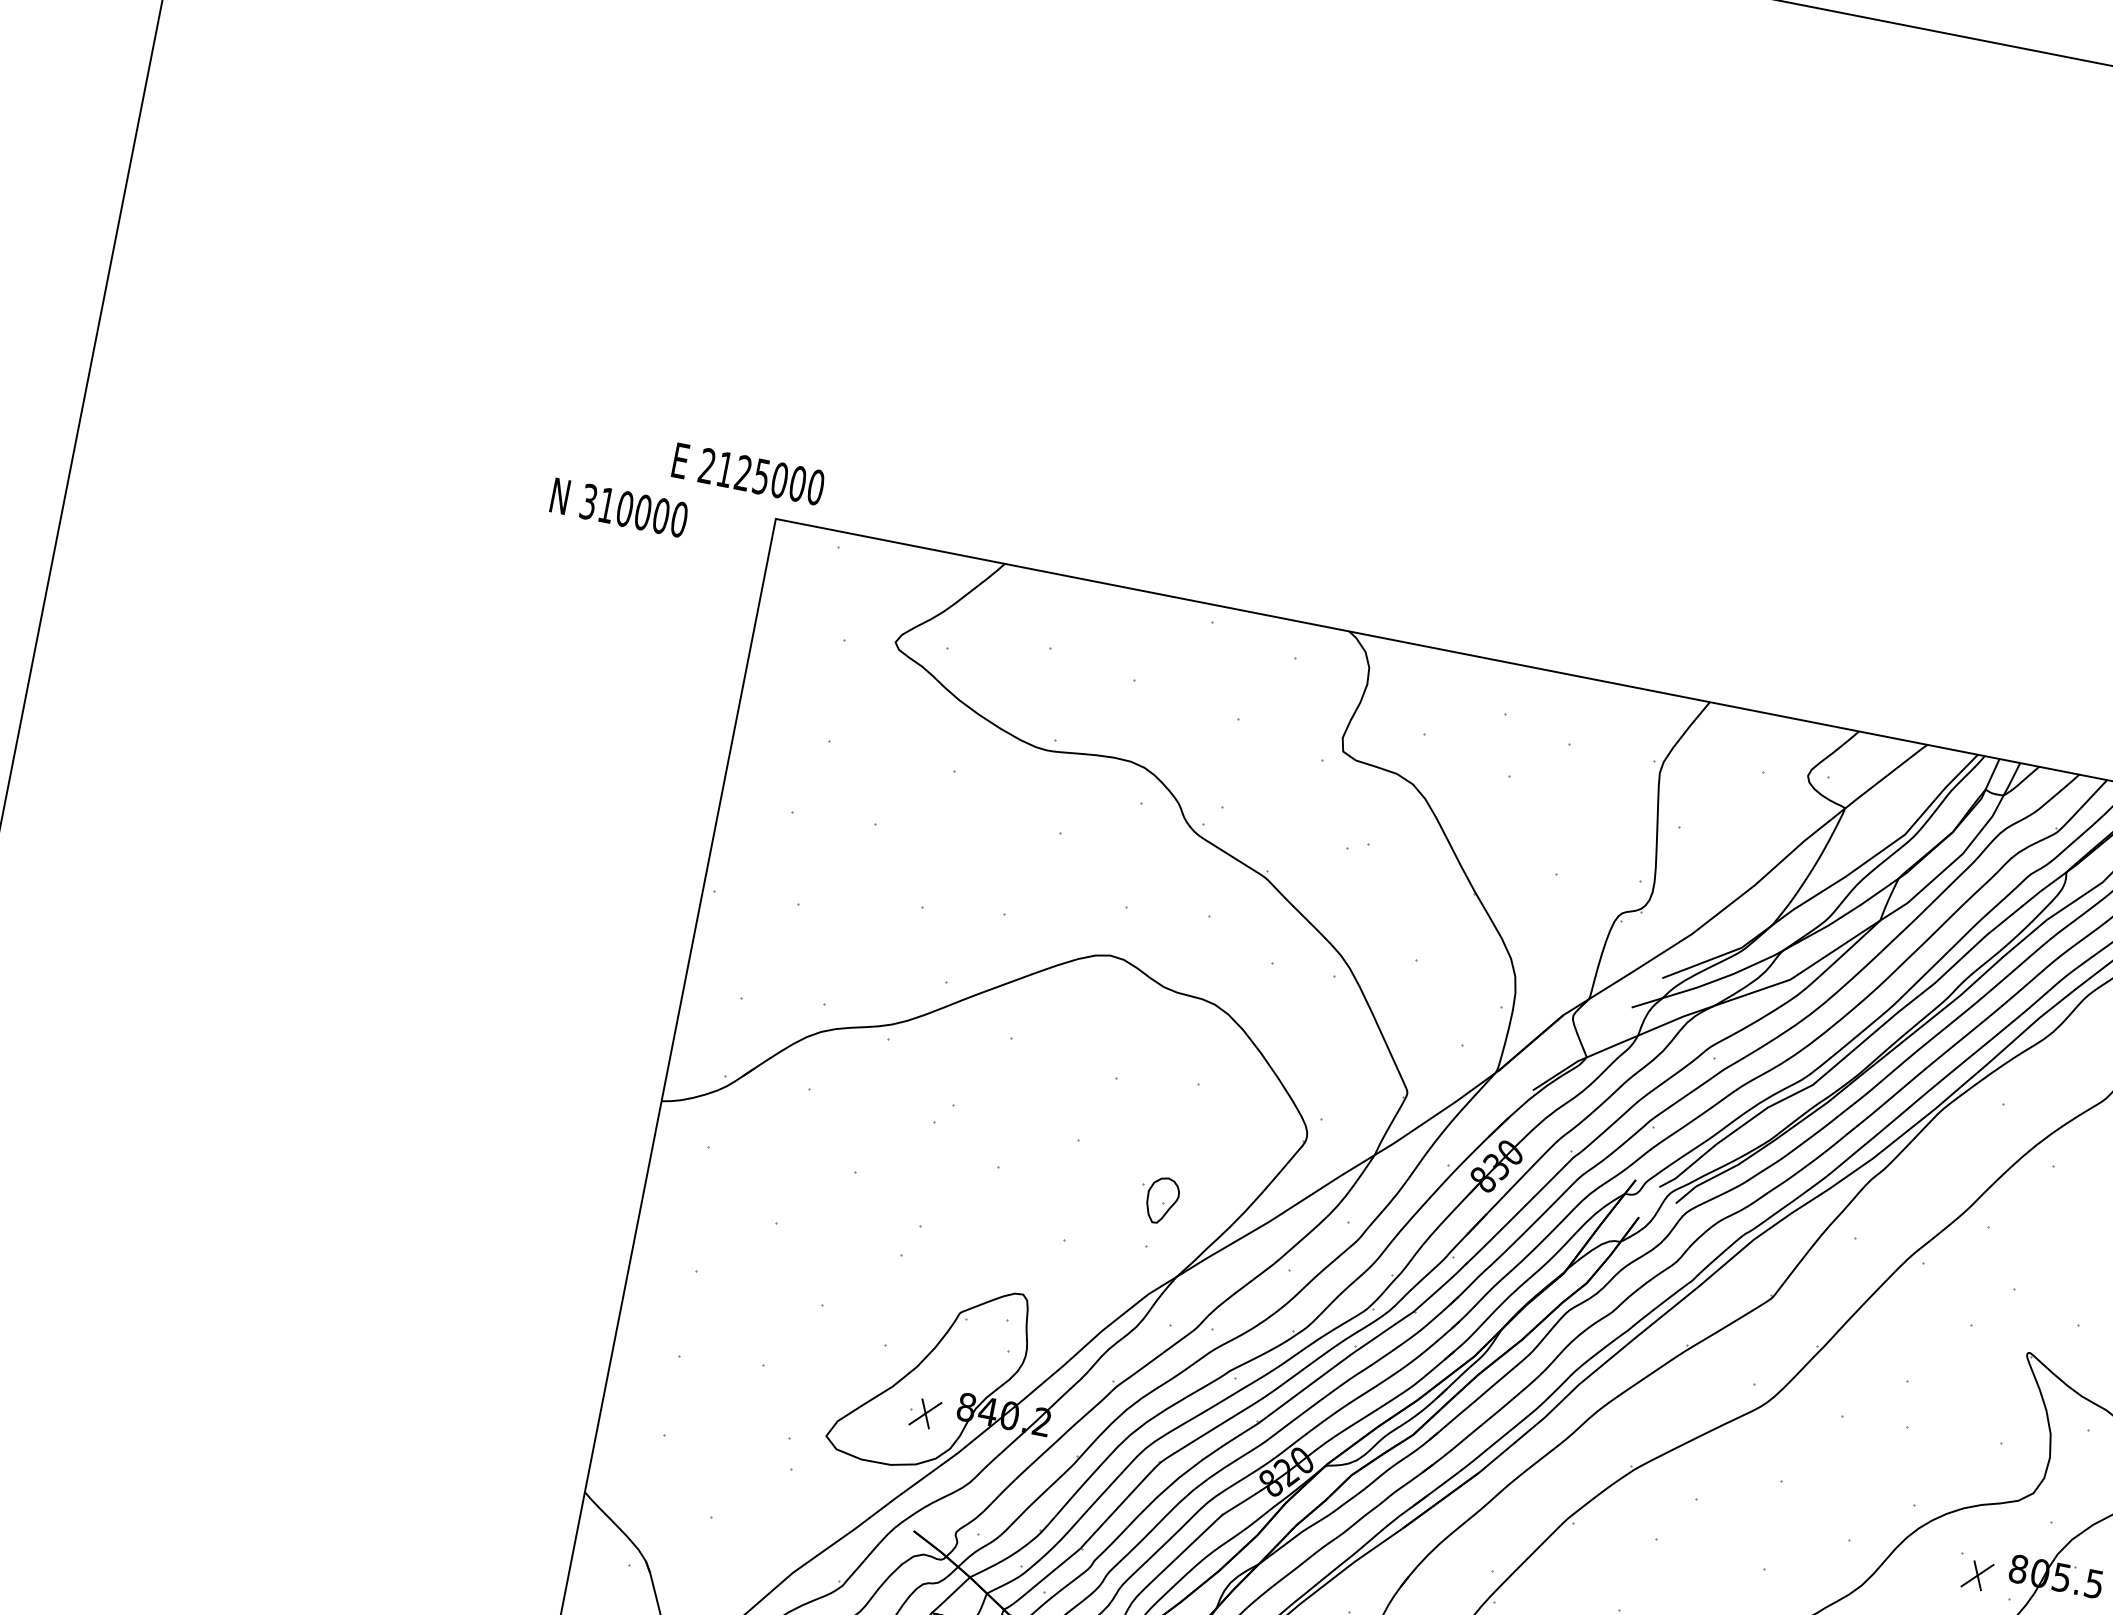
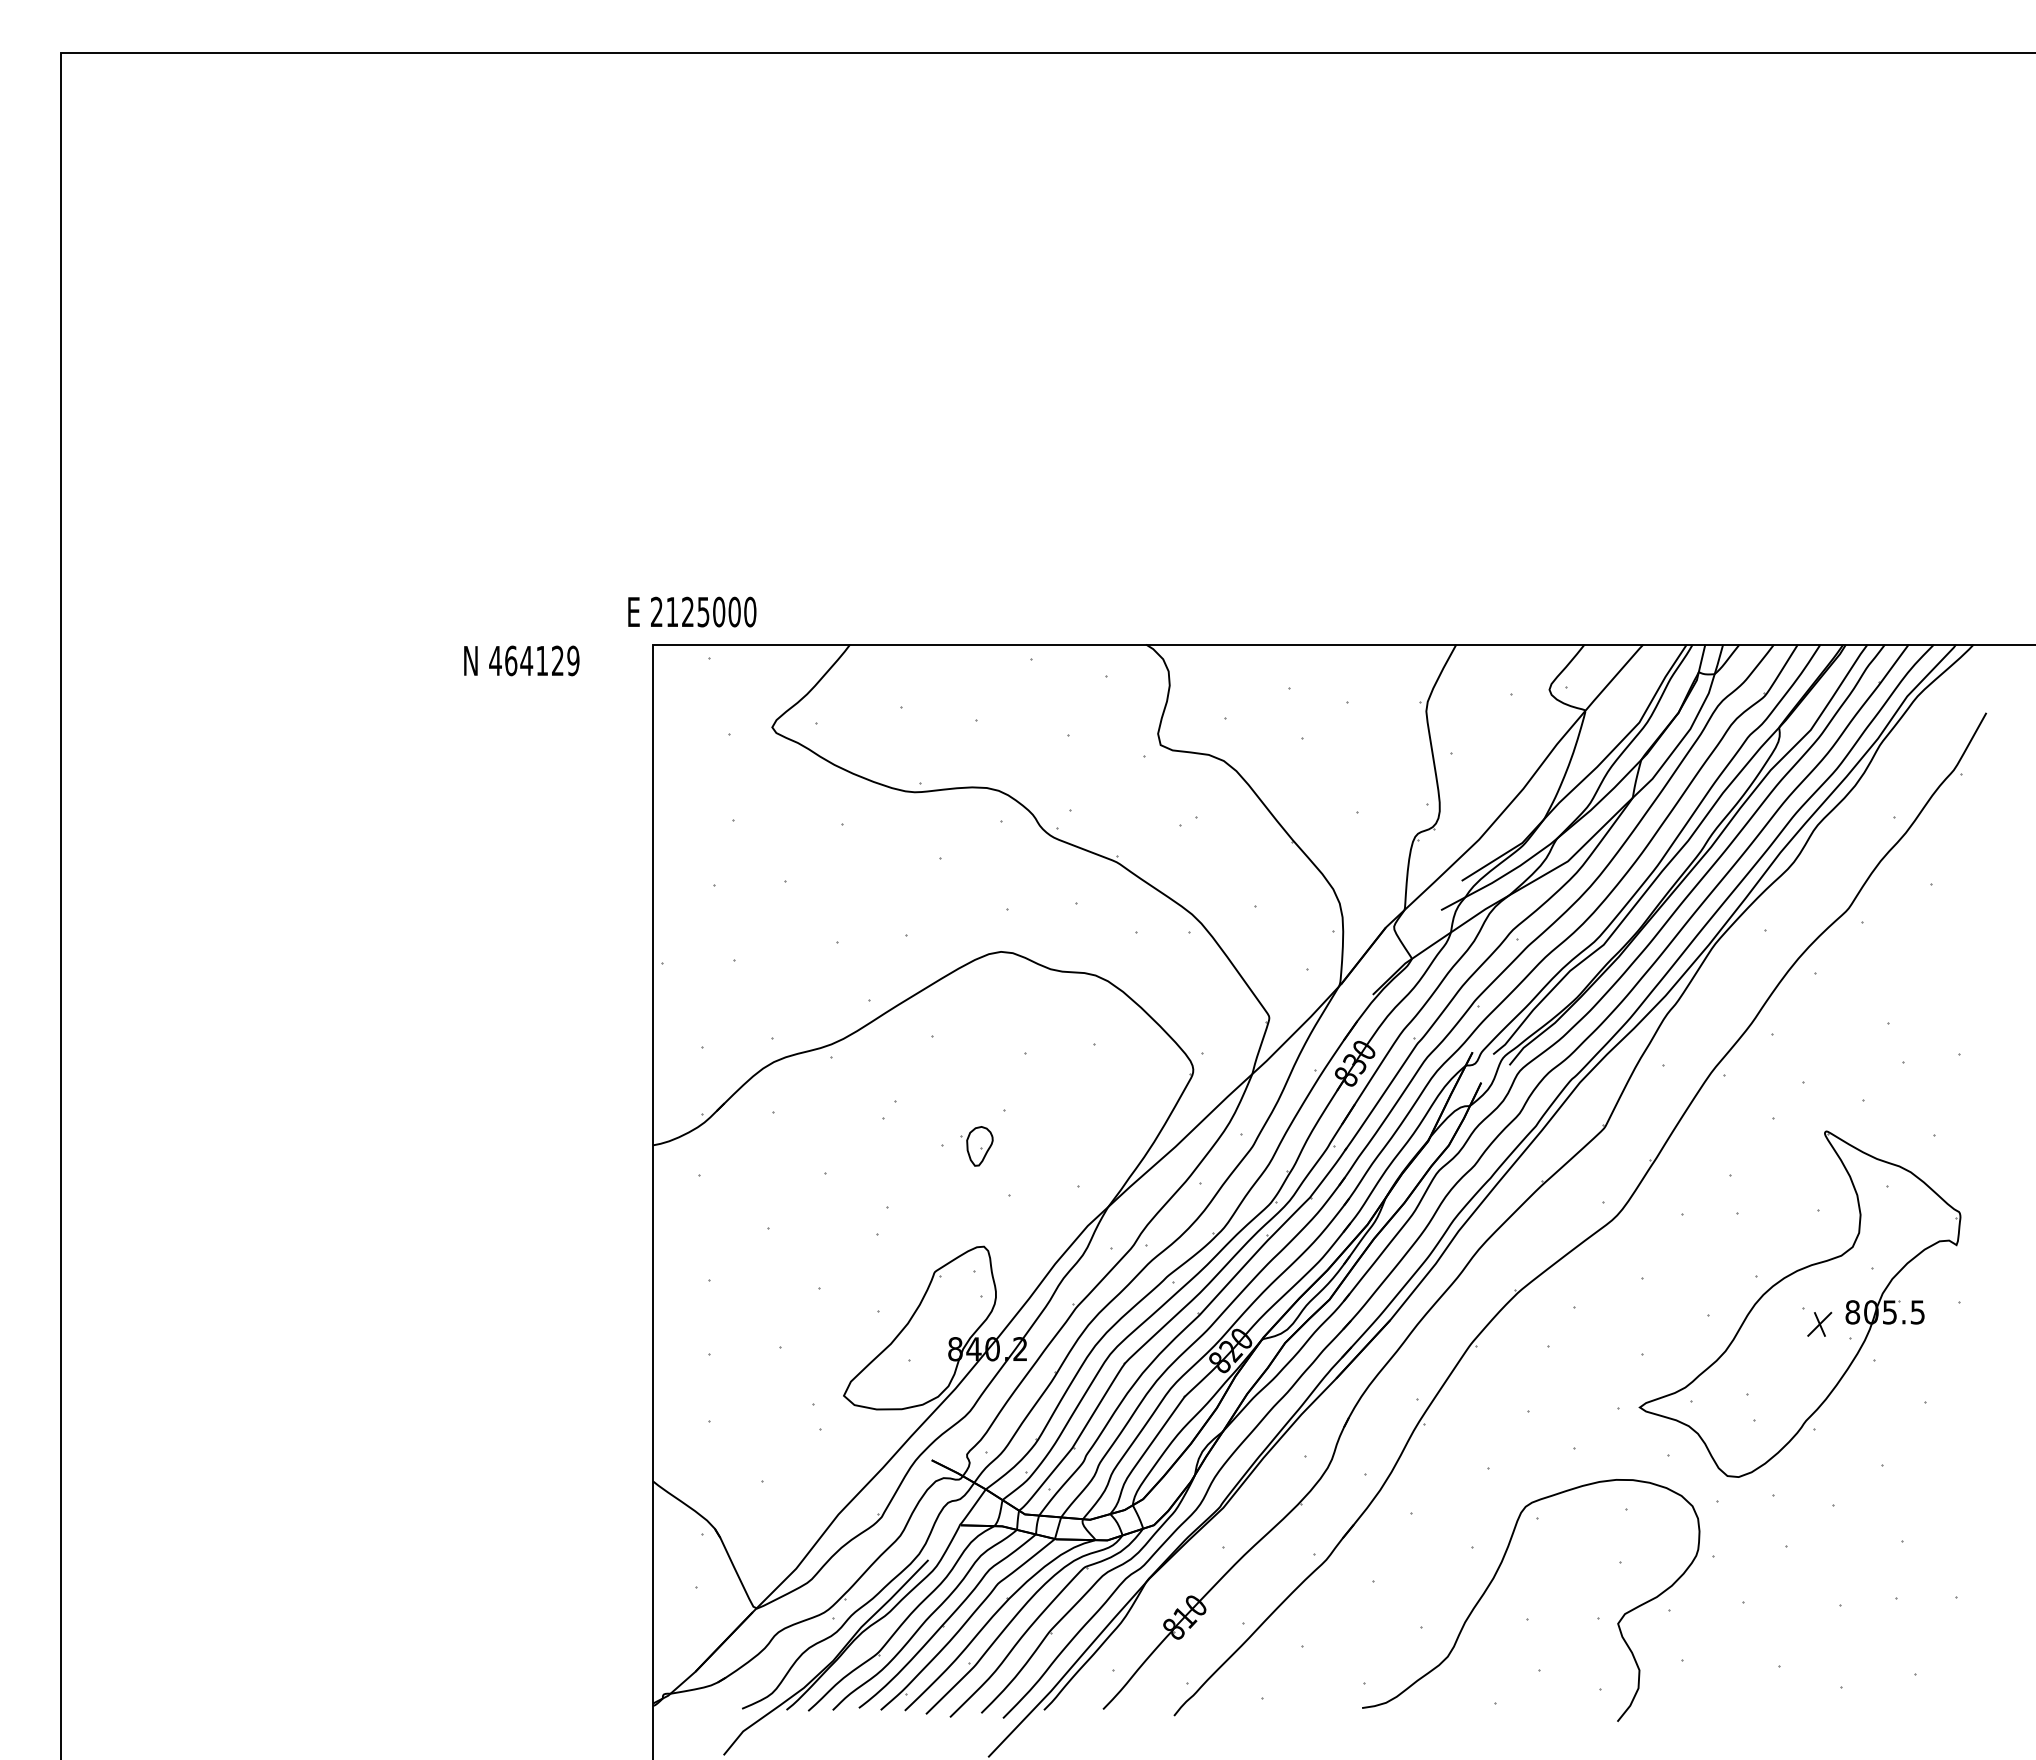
text: (748, 473) -> (692, 611), moved
text: (634, 510) -> (534, 660), 310000 -> 464129
part: (1158, 1200) -> (976, 1146), moved
part: (924, 1412) -> (921, 1360), removed

